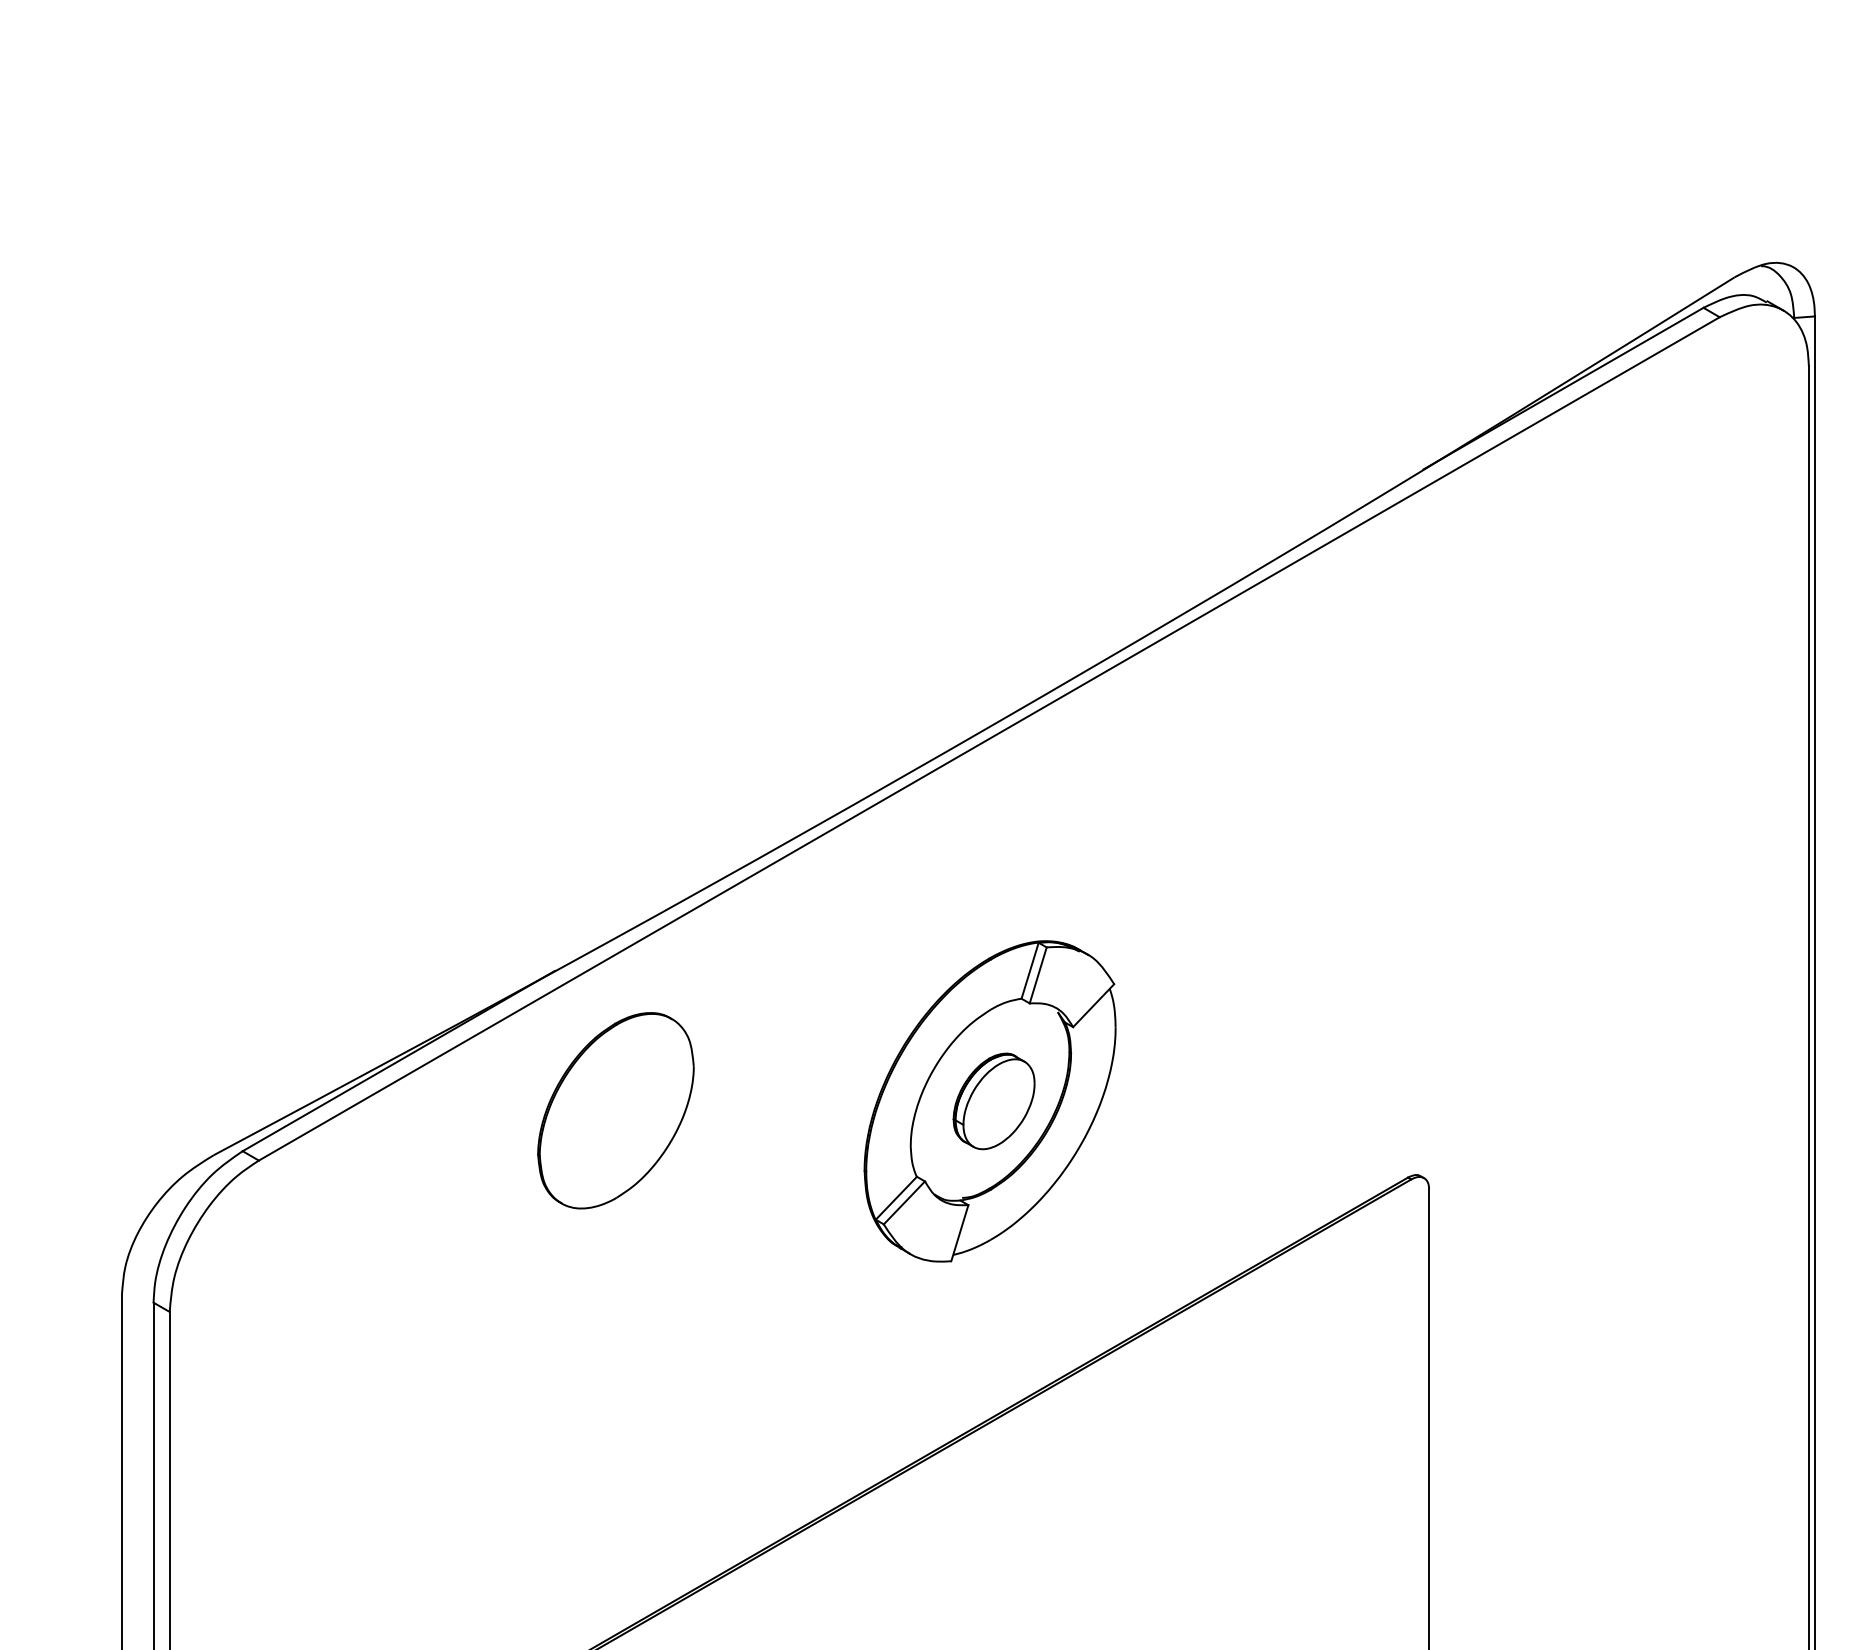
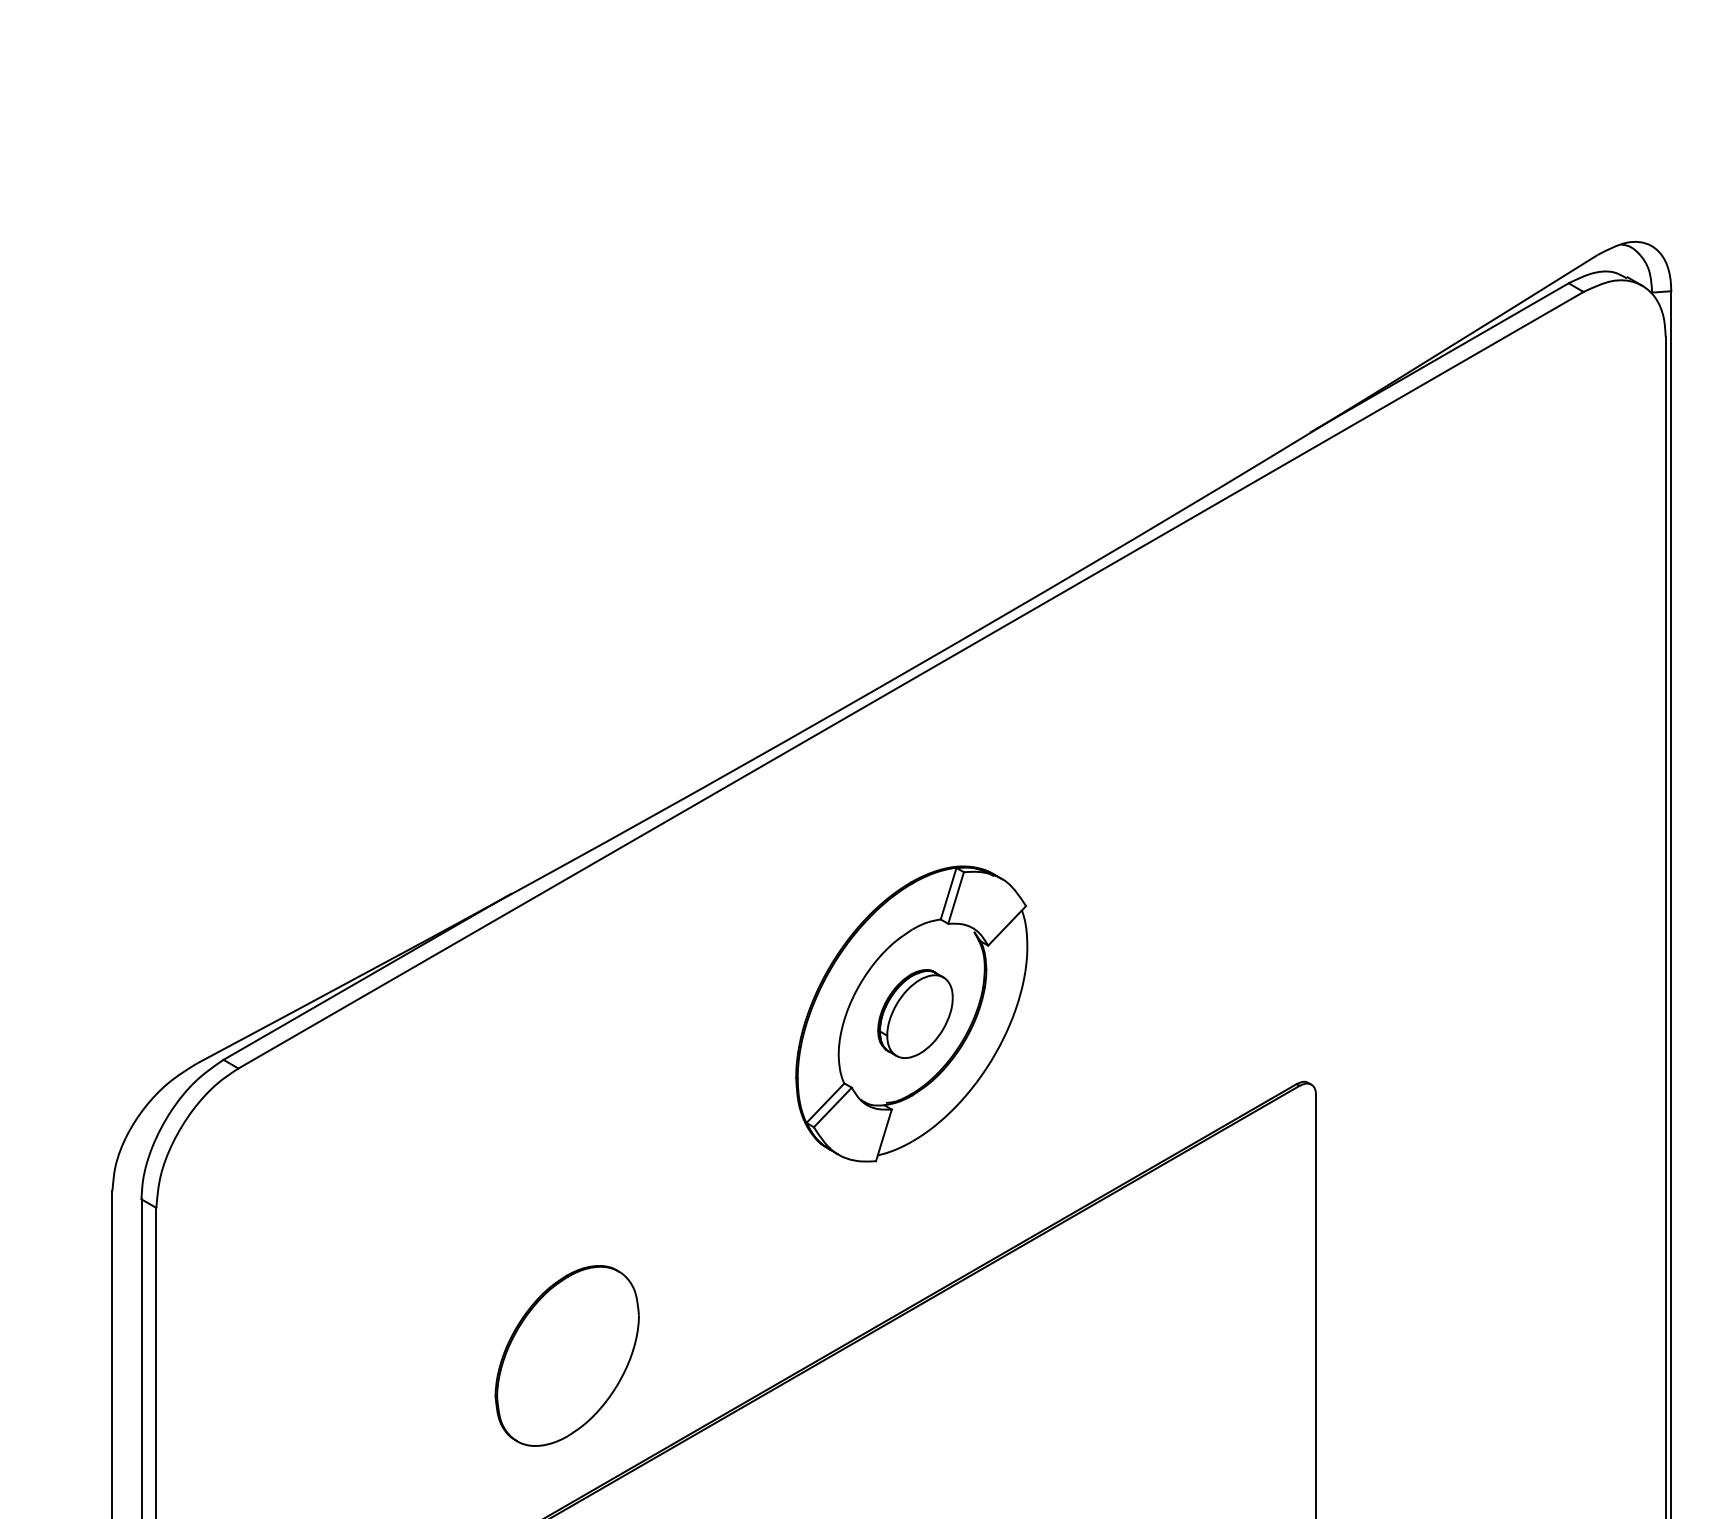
part: (615, 1110) -> (566, 1355), moved

